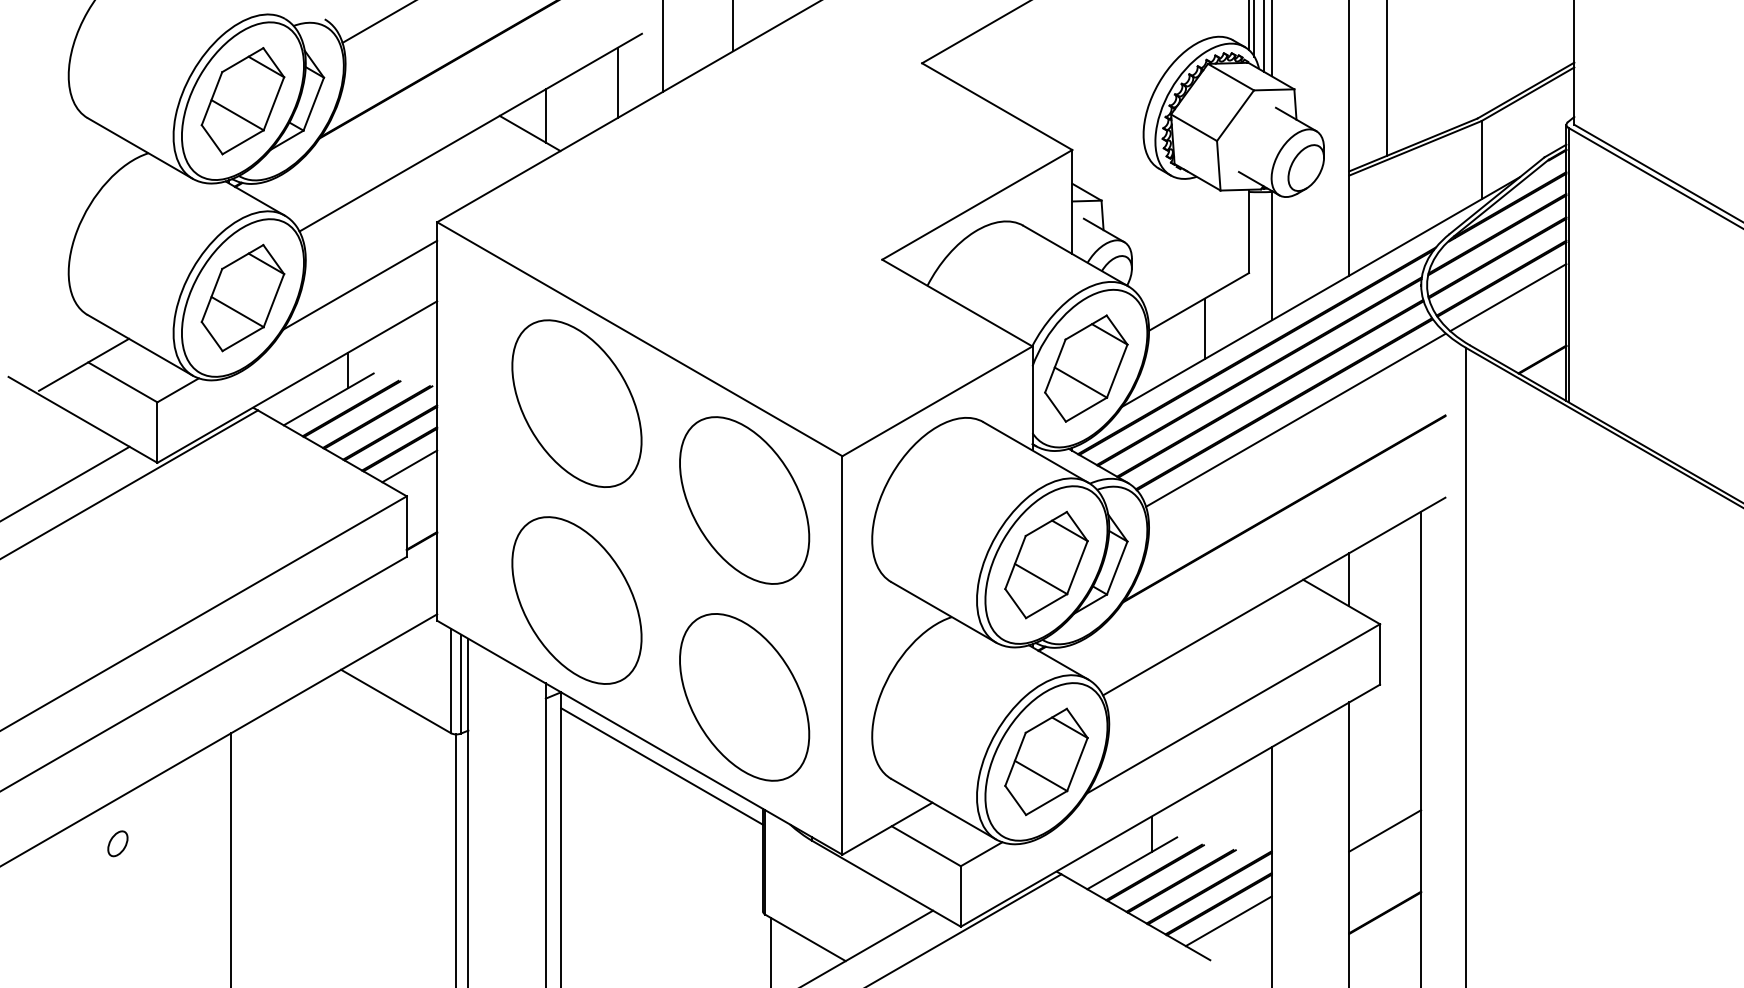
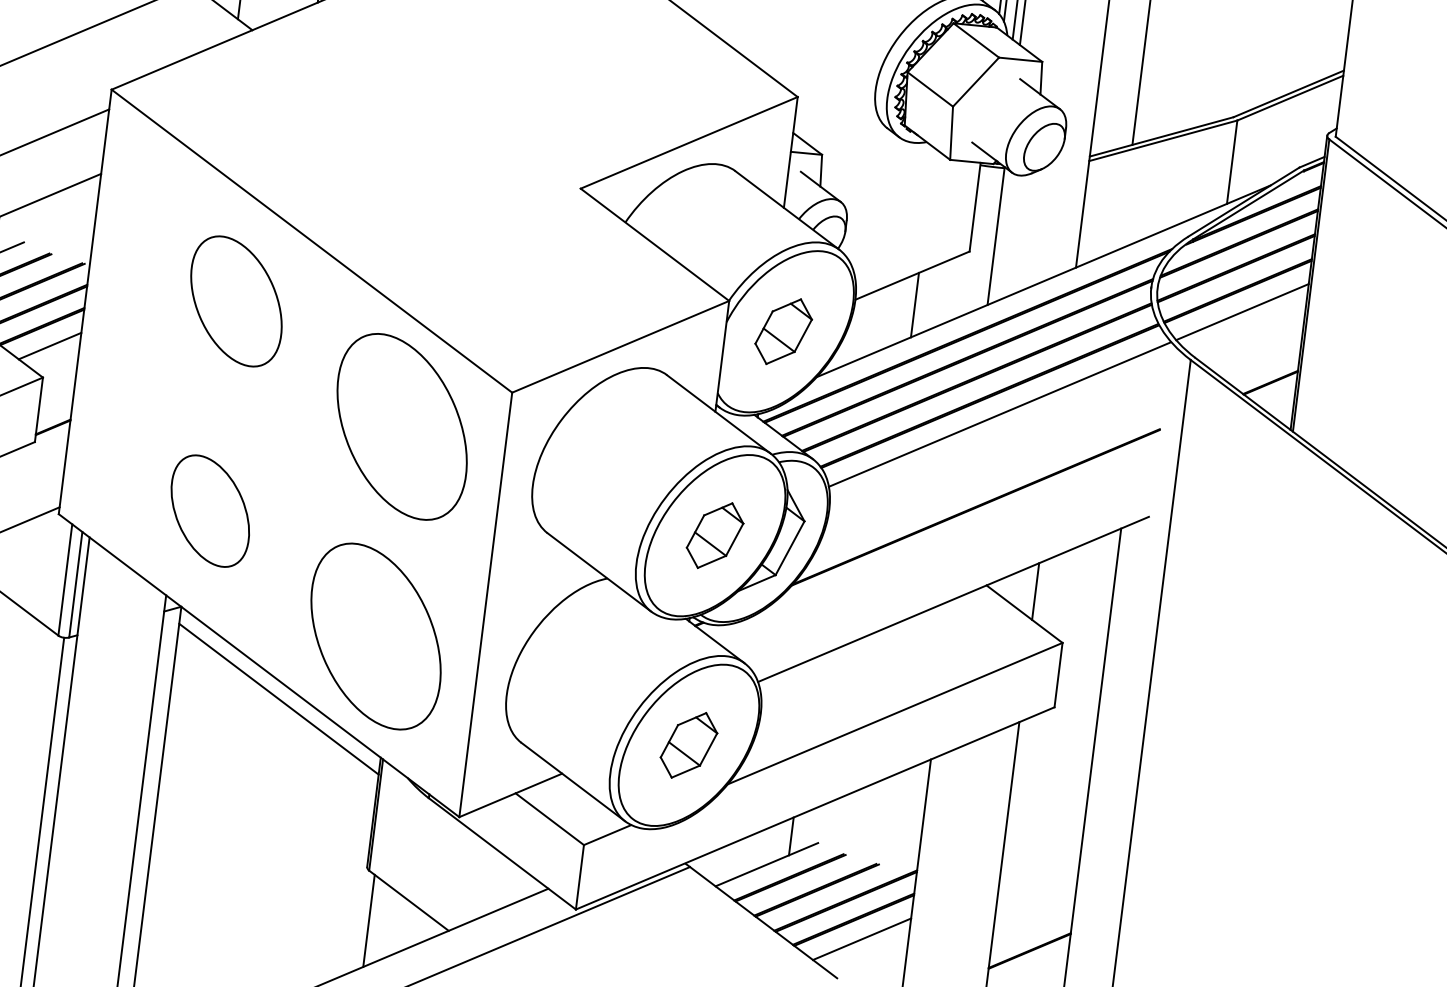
part: (1086, 368) -> (783, 331), size x0.6
part: (576, 403) -> (235, 301), size x0.7
part: (1046, 564) -> (715, 535), size x0.6
part: (576, 600) -> (209, 511), size x0.6
part: (1046, 761) -> (689, 744), size x0.6
line: (1385, 830) -> (1040, 863), removed

